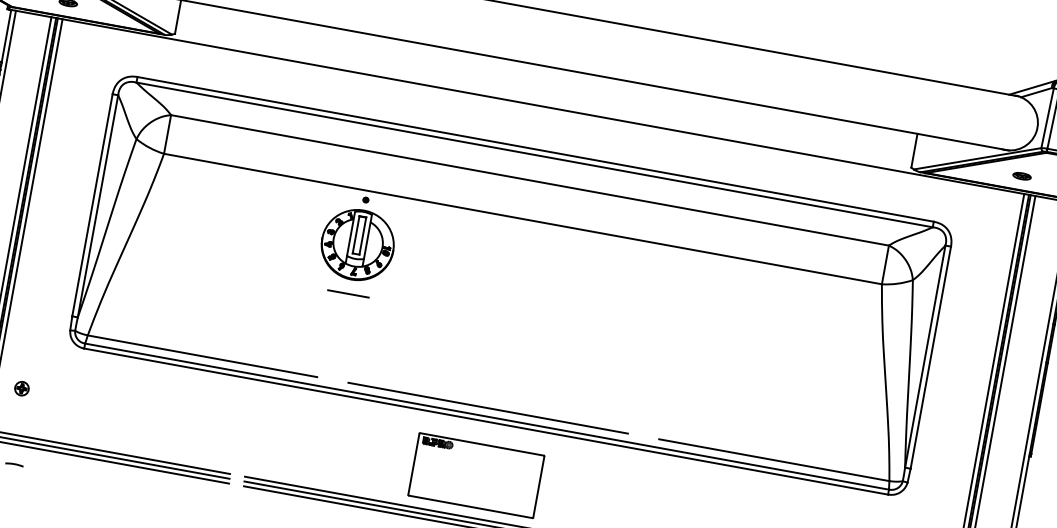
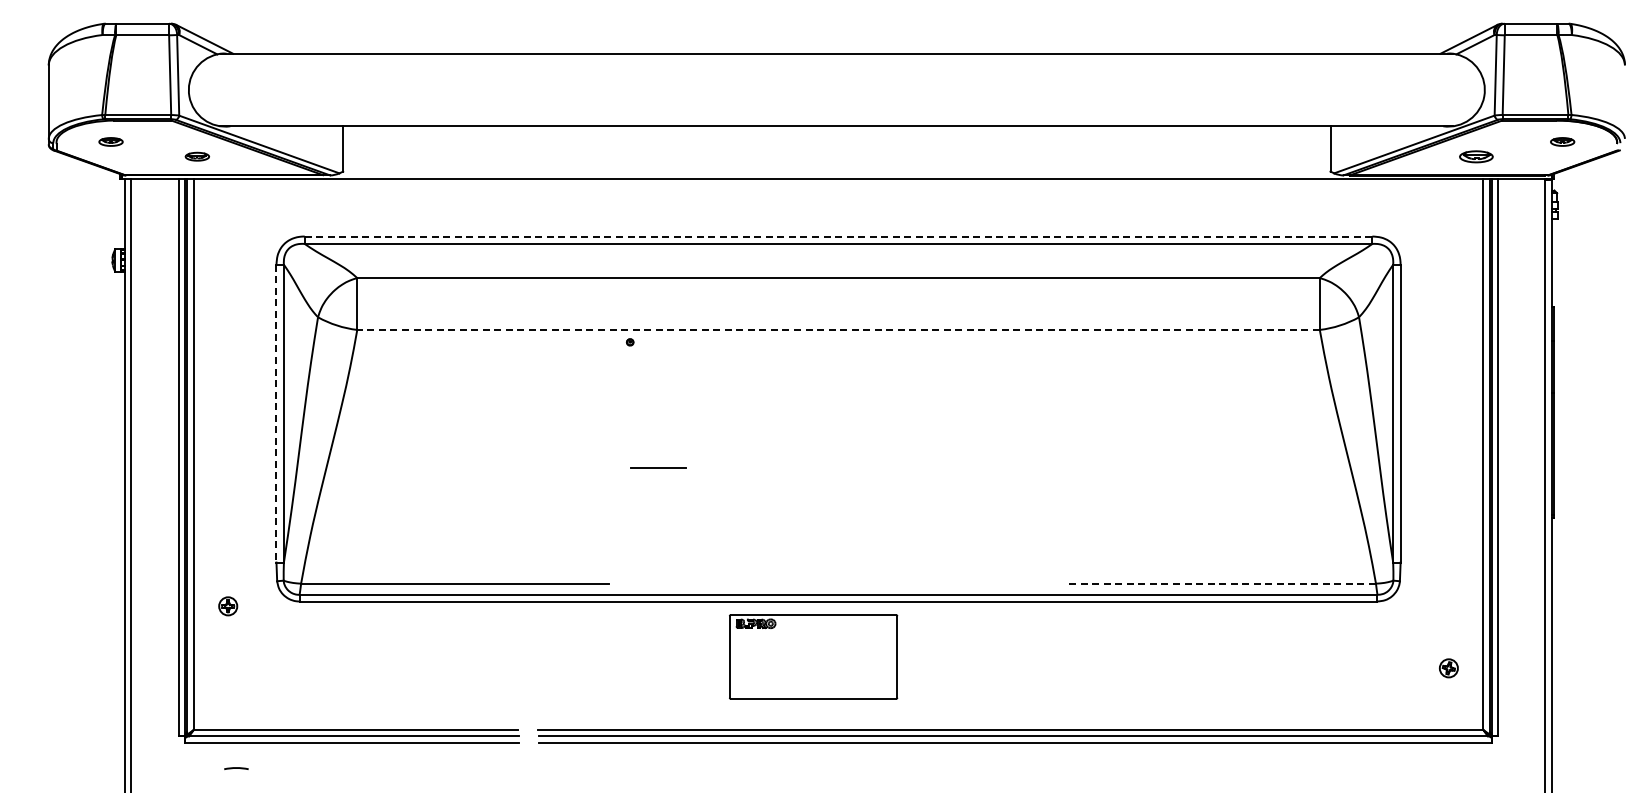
line: (535, 149) -> (838, 236), solid -> dashed
part: (1021, 176) -> (1475, 156), size x1.4
line: (92, 205) -> (276, 413), solid -> dashed
line: (523, 218) -> (838, 329), solid -> dashed
part: (357, 244) -> (629, 402), removed
line: (348, 293) -> (658, 467), moved
part: (22, 388) -> (228, 606), moved
line: (487, 408) -> (837, 583), removed
line: (774, 460) -> (1221, 583), solid -> dashed
part: (476, 475) -> (813, 656), moved

